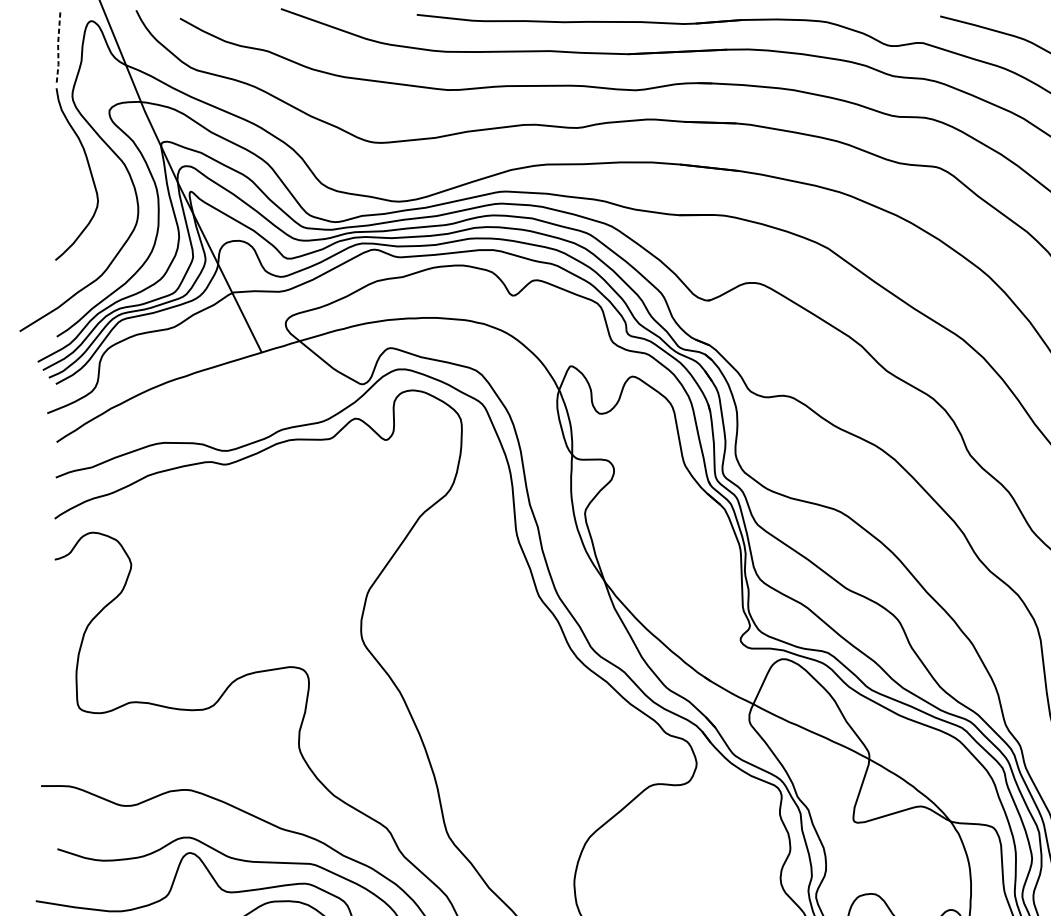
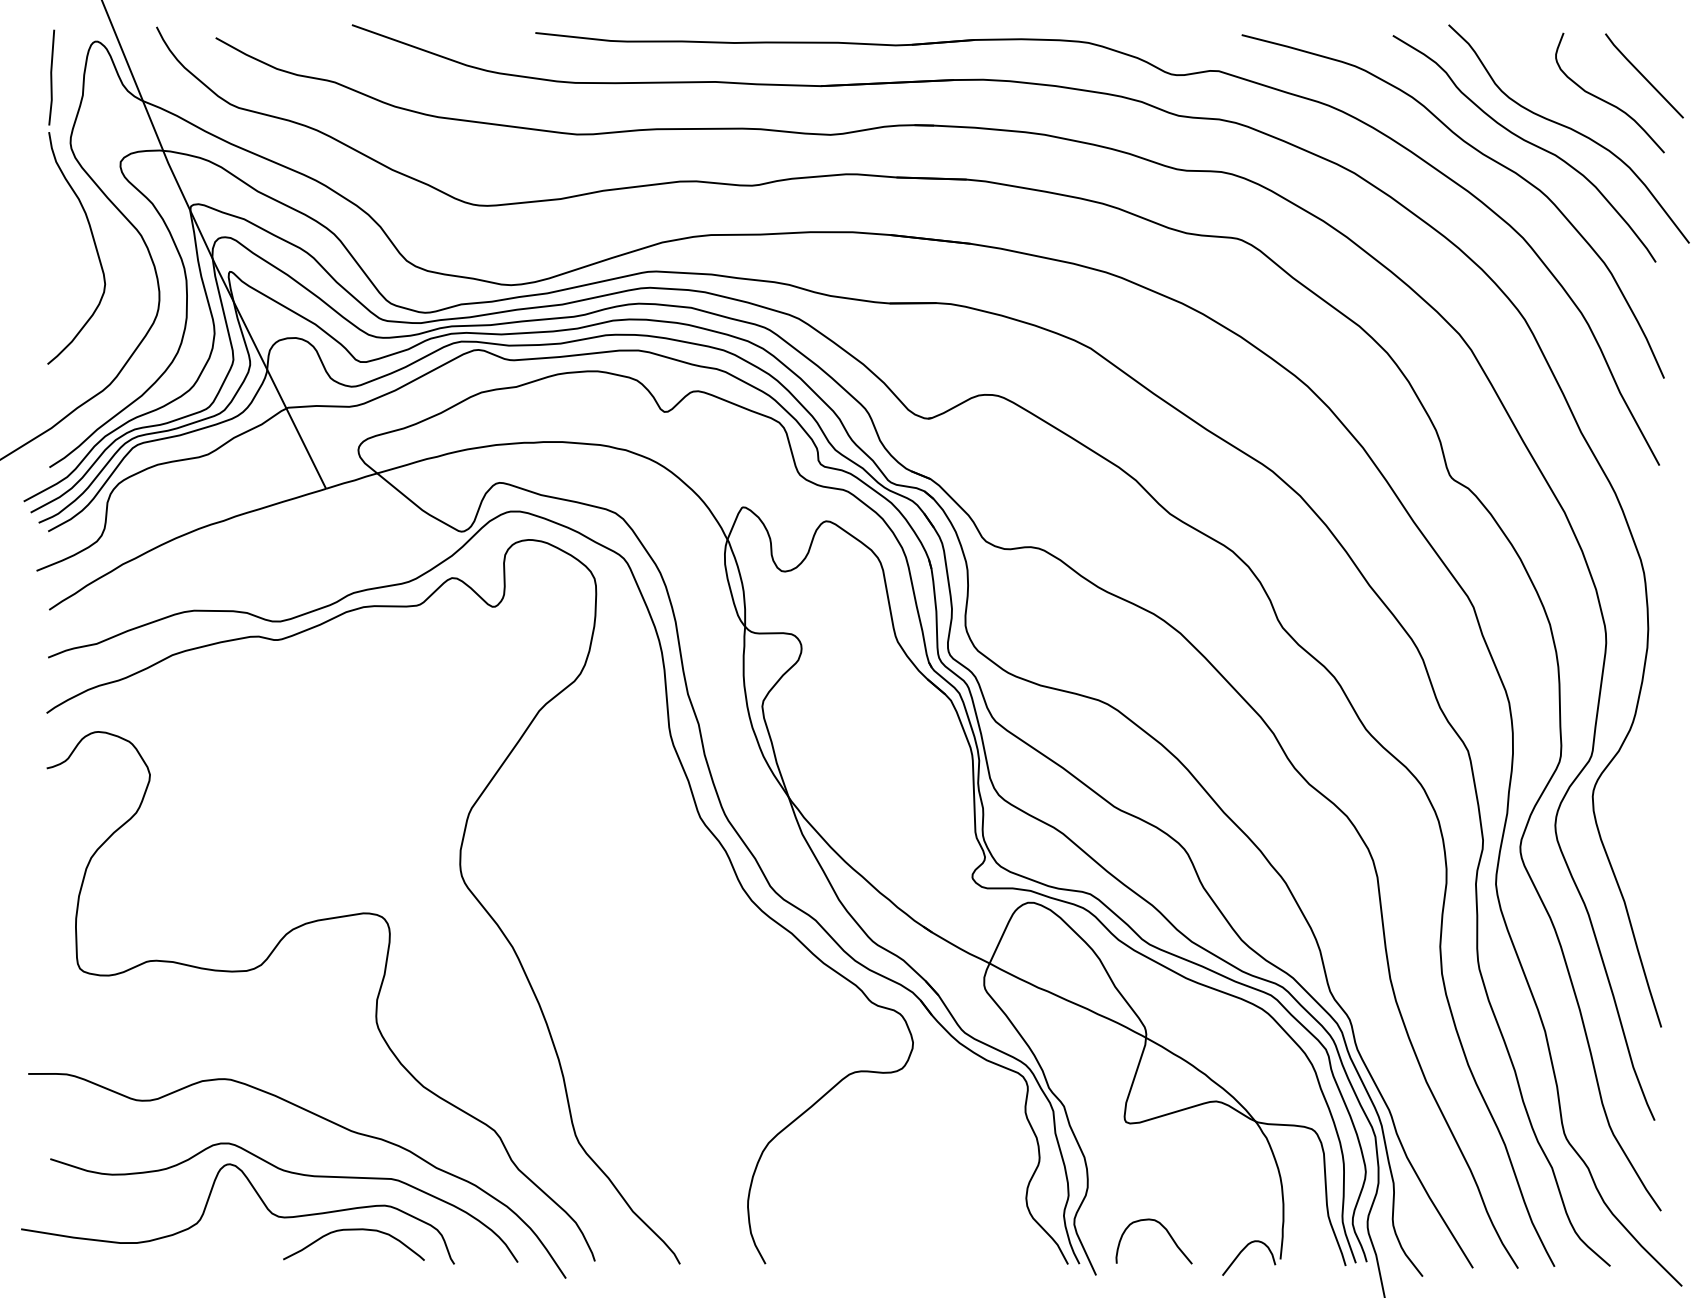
line: (58, 48) -> (51, 78), dashed -> solid

